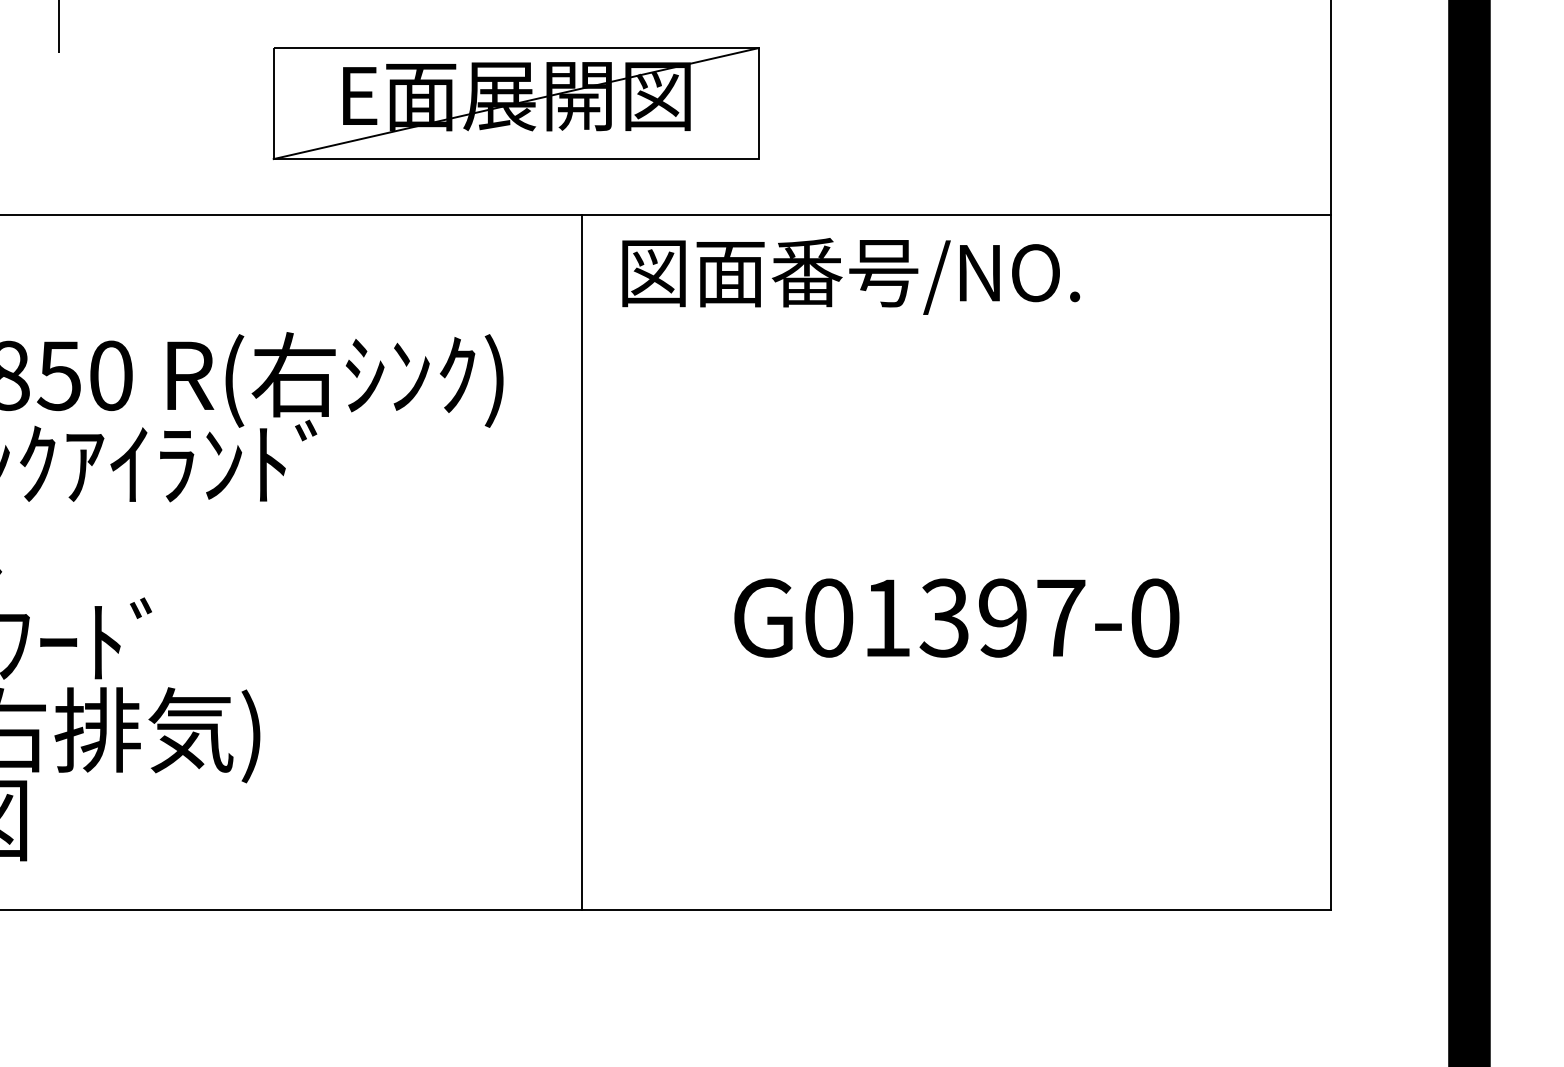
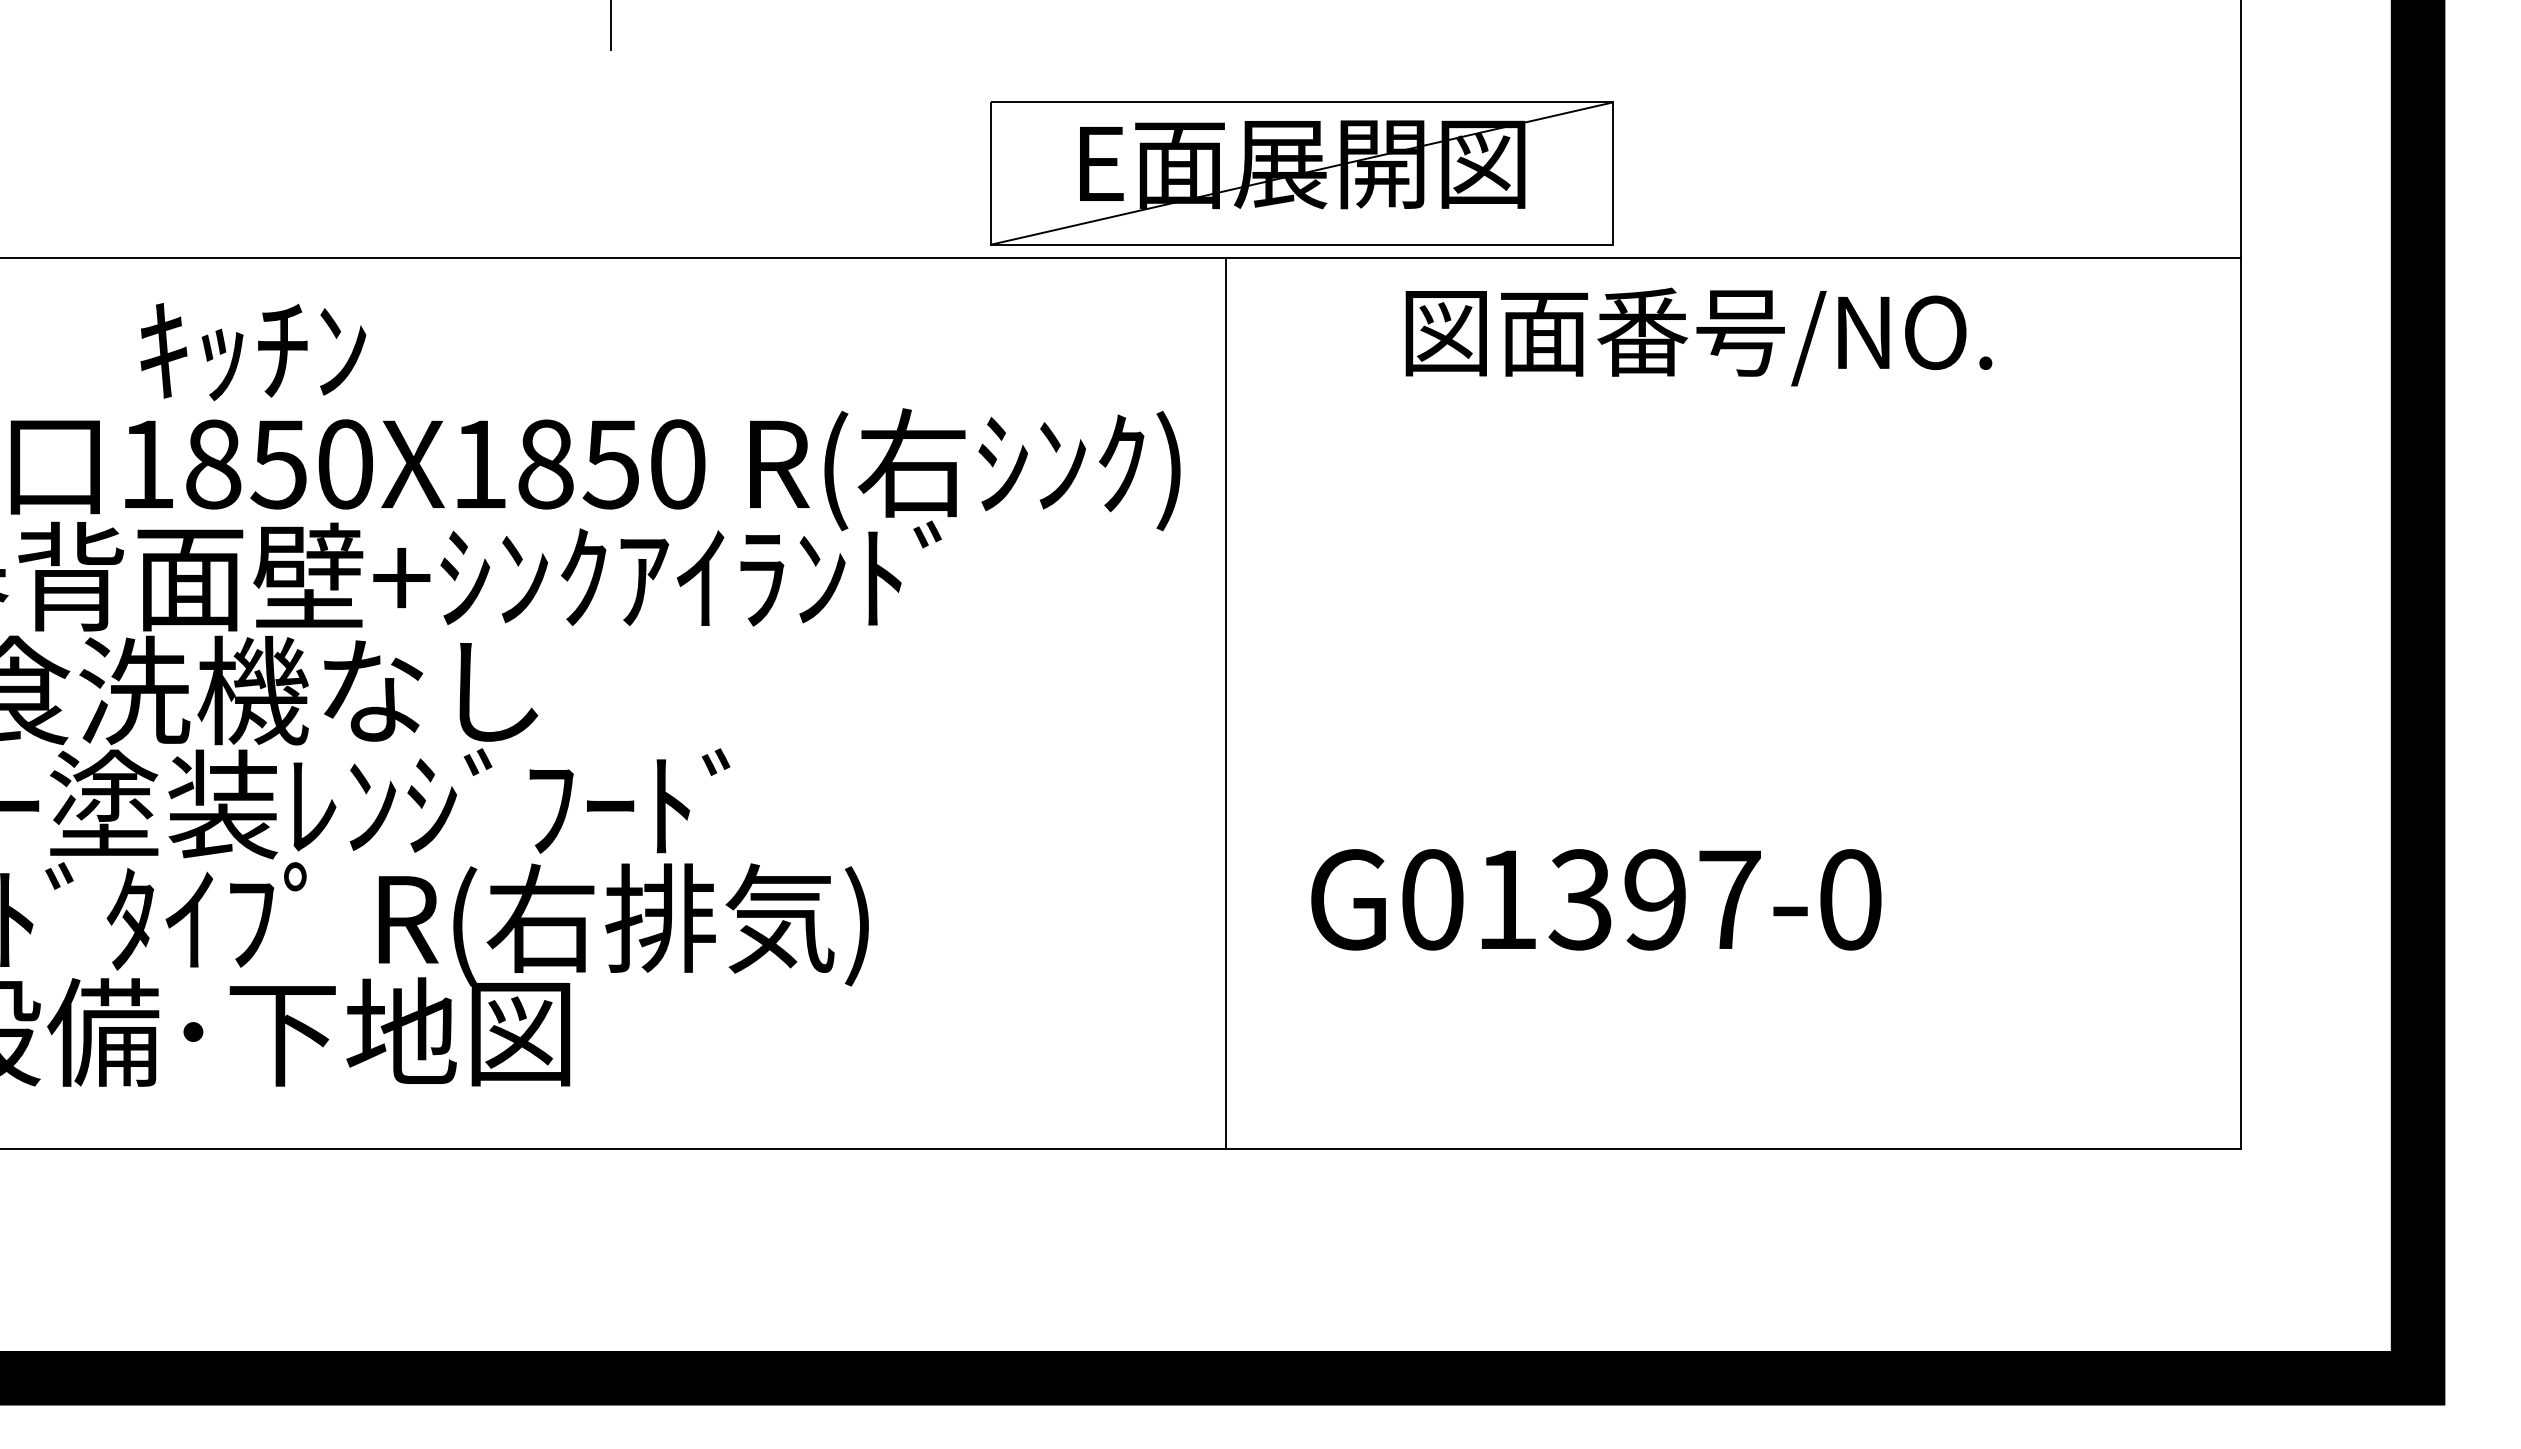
part: (515, 103) -> (1301, 173), moved
text: (850, 275) -> (1698, 336), moved
line: (581, 562) -> (1225, 703), moved
text: (956, 617) -> (1596, 899), moved

